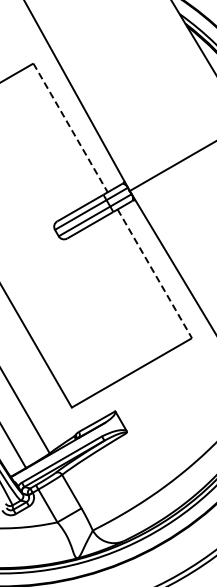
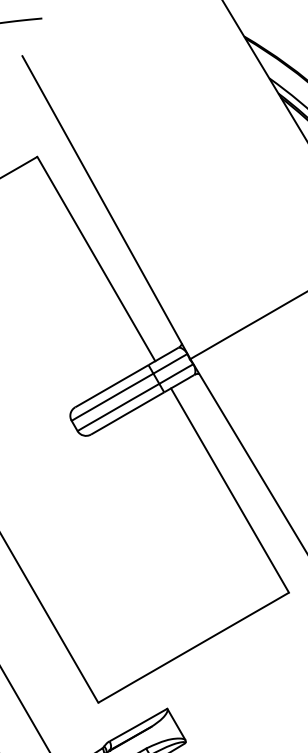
line: (70, 128) -> (96, 259), dashed -> solid
line: (155, 274) -> (231, 491), dashed -> solid

